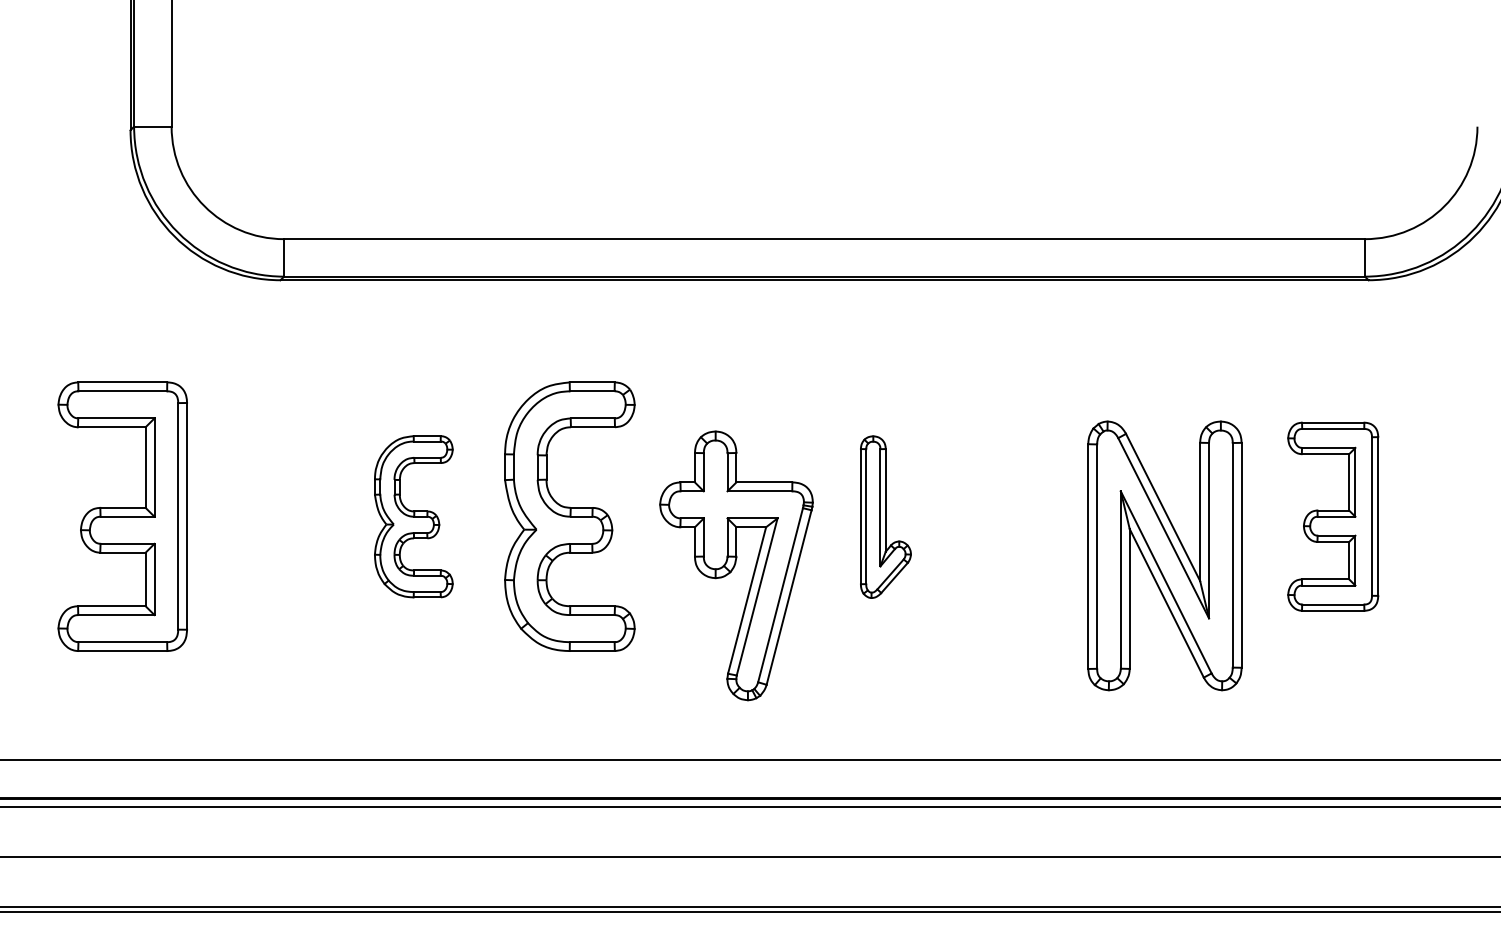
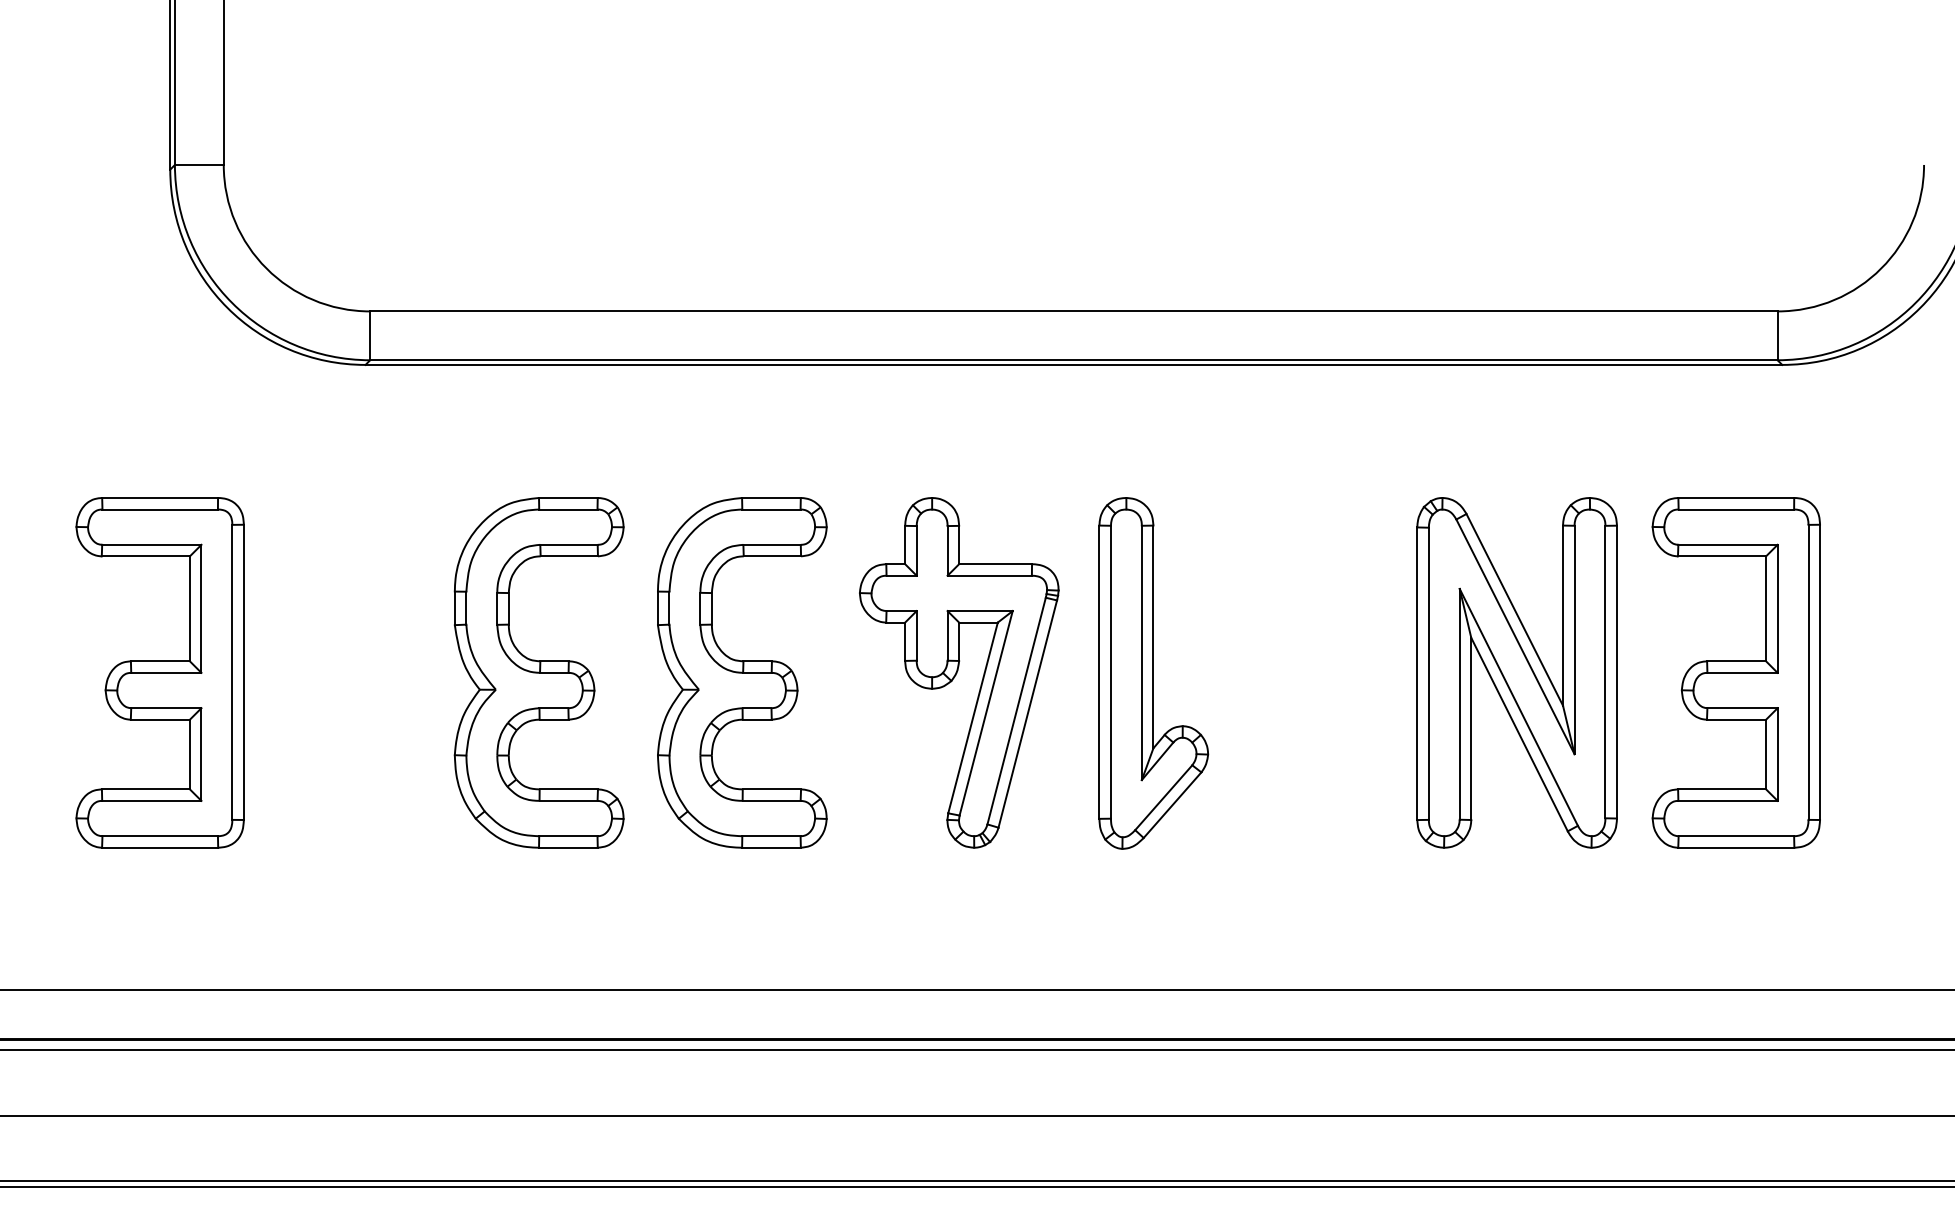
part: (413, 516) -> (538, 672), size x1.67
part: (1332, 516) -> (1735, 672), size x1.43
part: (885, 517) -> (1153, 673), size x1.67
part: (1164, 555) -> (1516, 672), moved
part: (736, 565) -> (959, 672), moved

